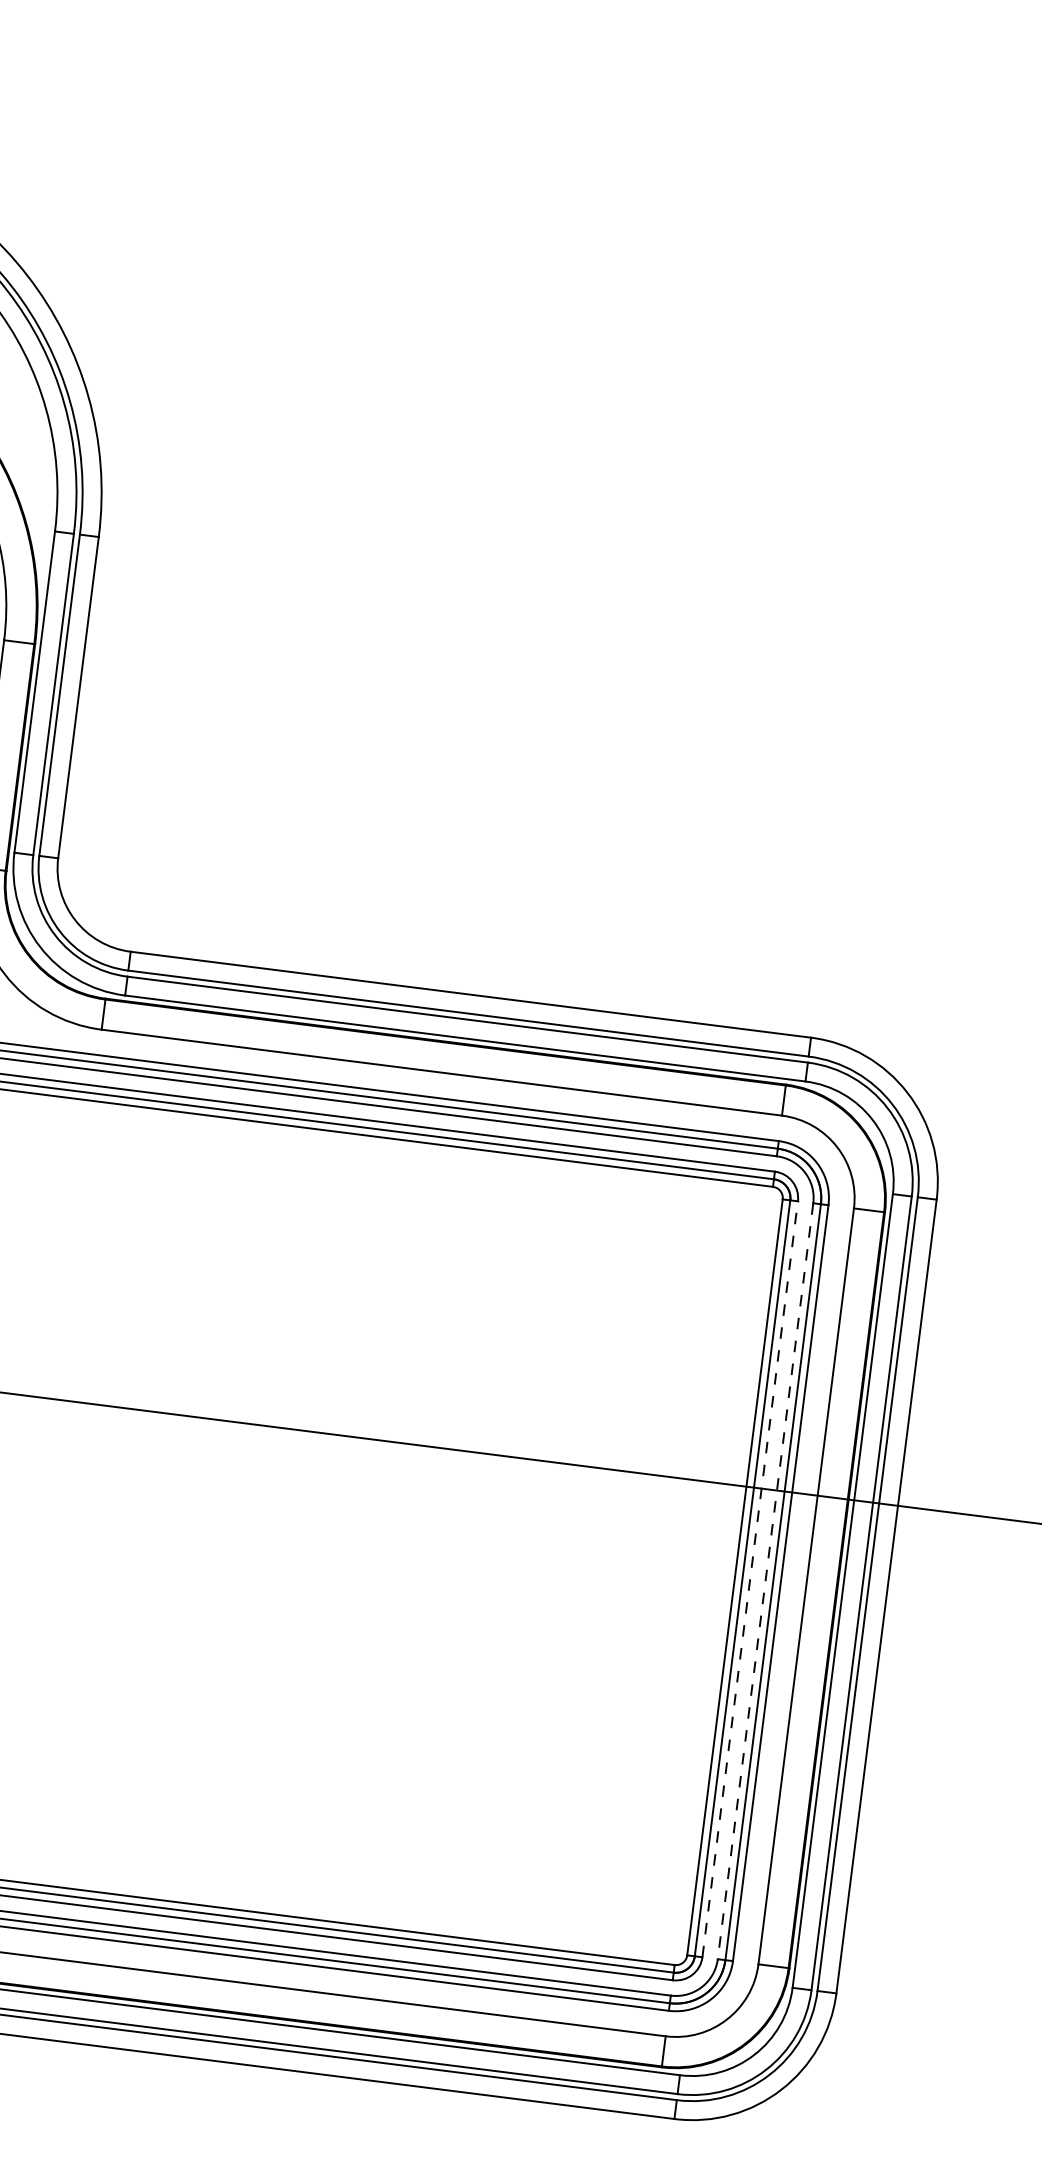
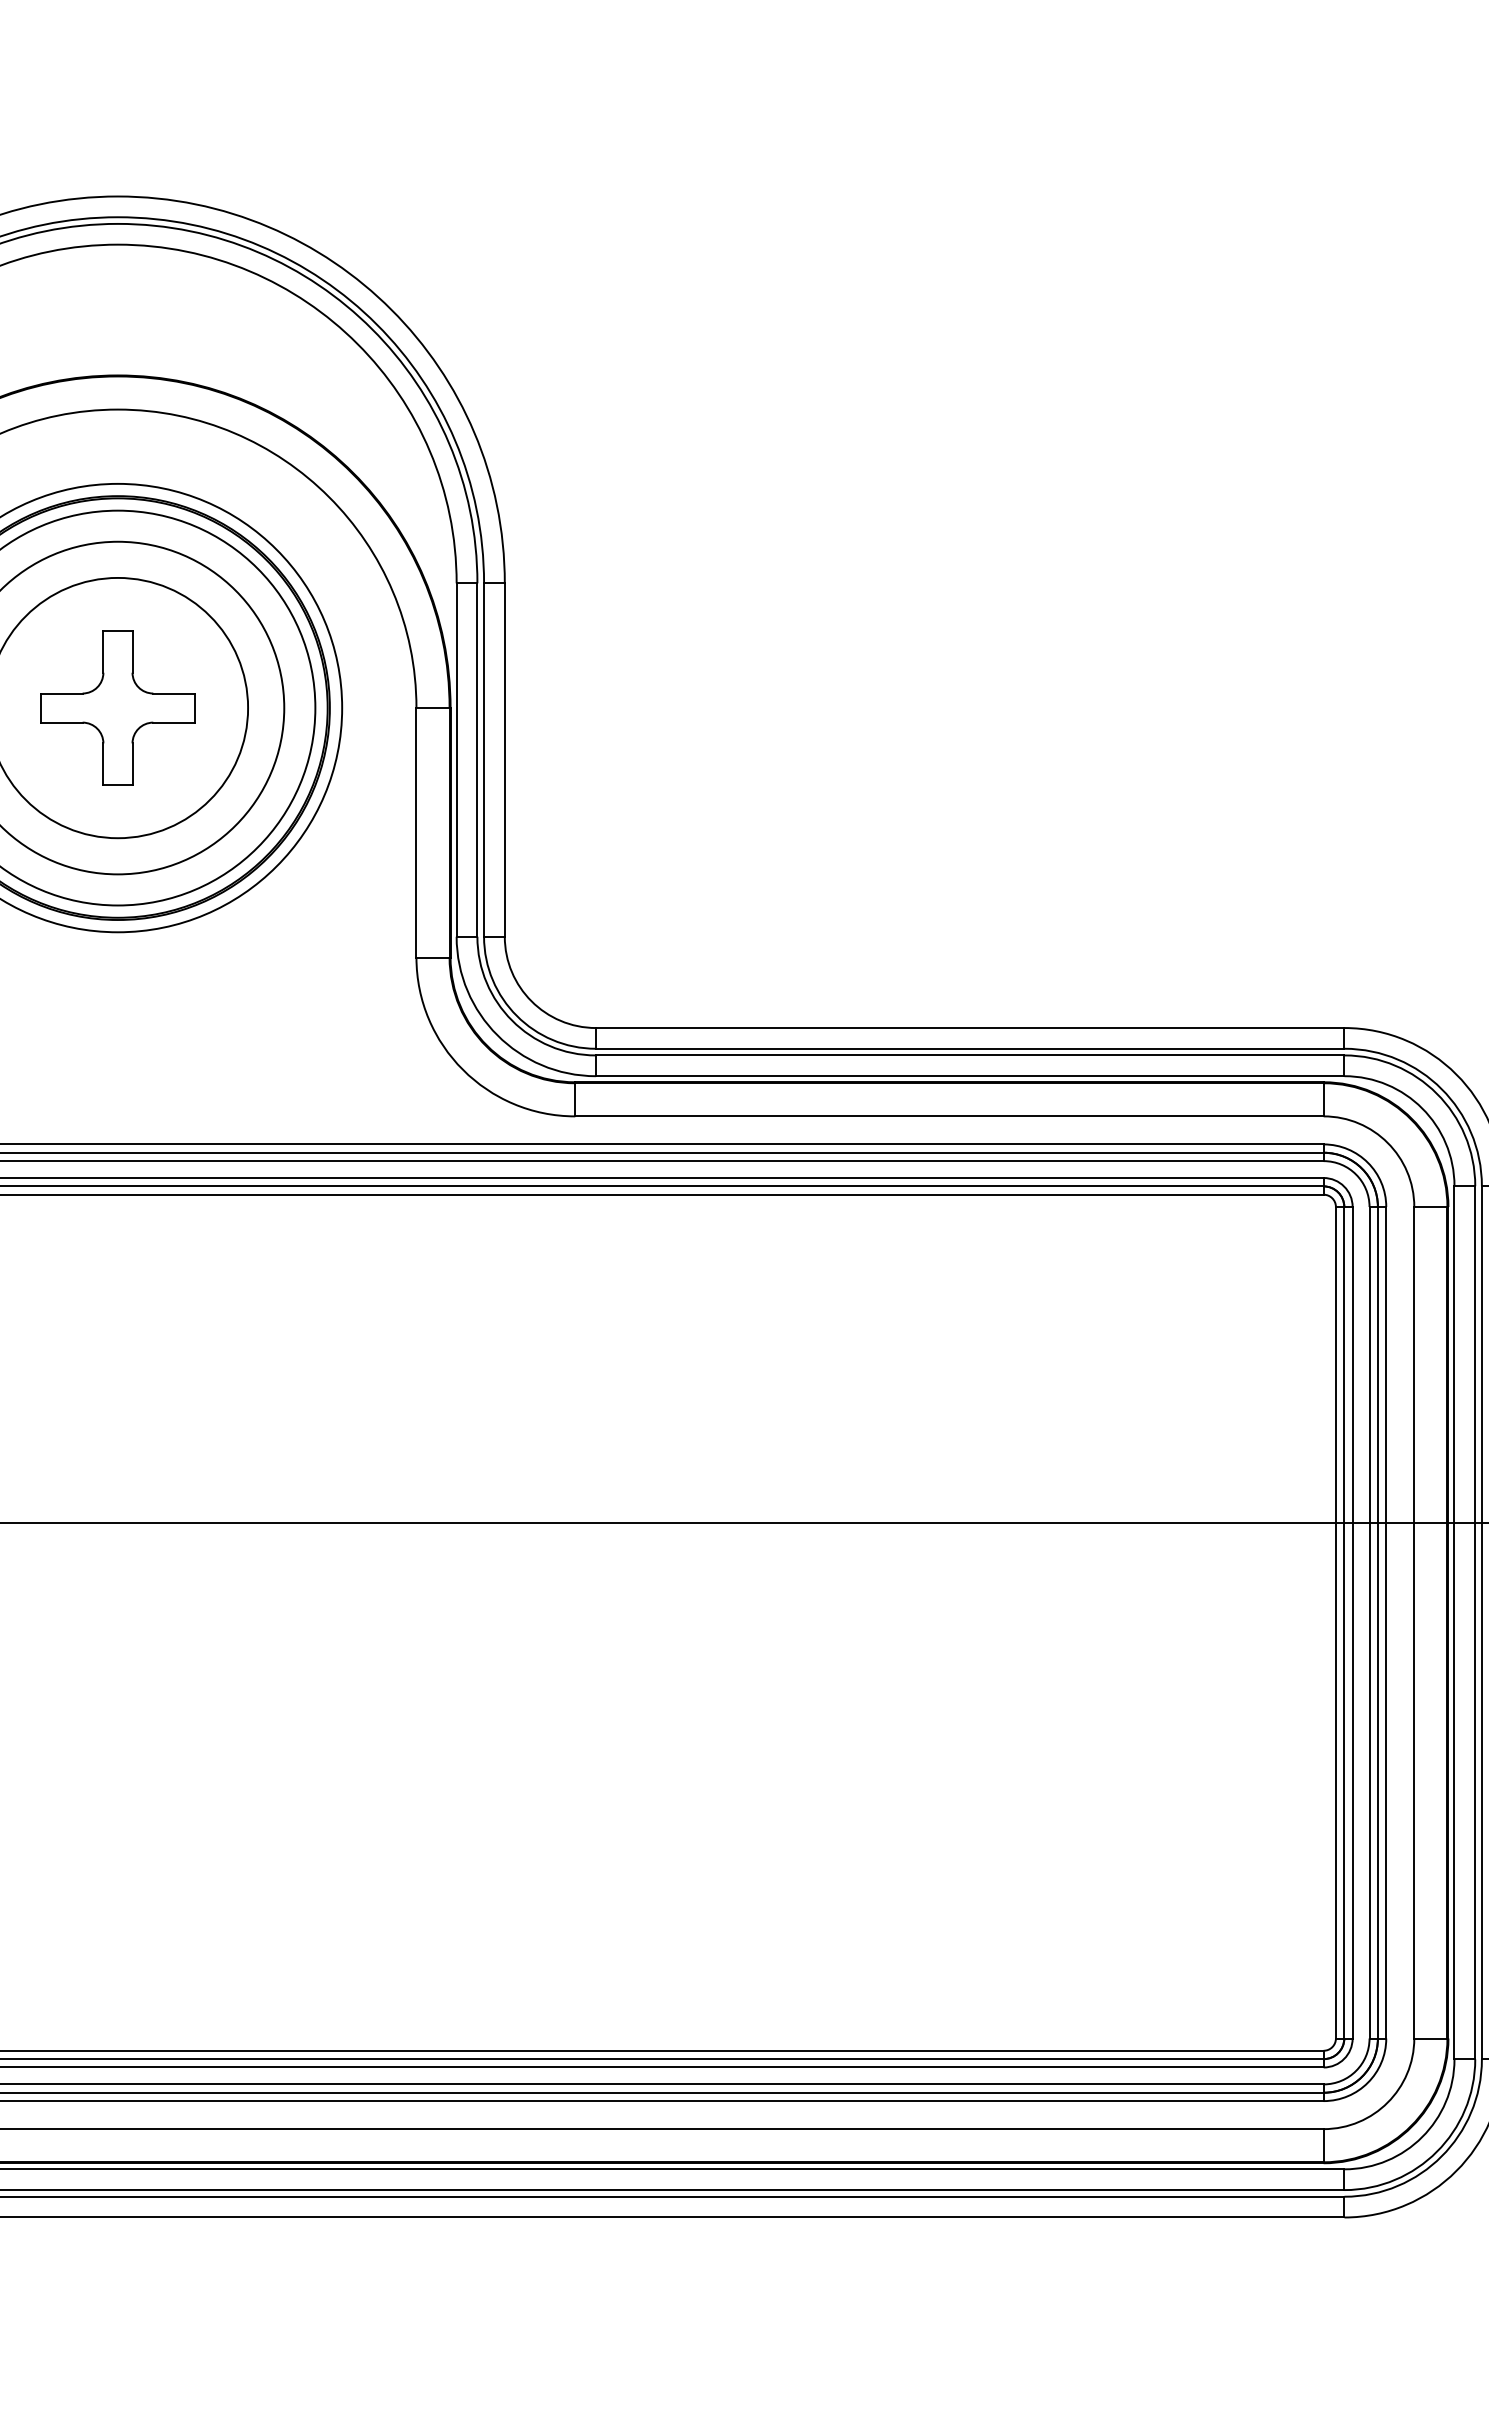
line: (750, 1579) -> (1352, 1622), dashed -> solid
line: (765, 1580) -> (1369, 1622), dashed -> solid

